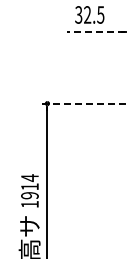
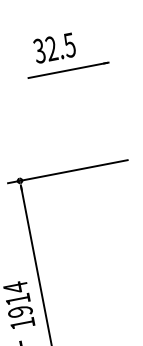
line: (96, 32) -> (68, 70), dashed -> solid
line: (82, 103) -> (68, 171), dashed -> solid

